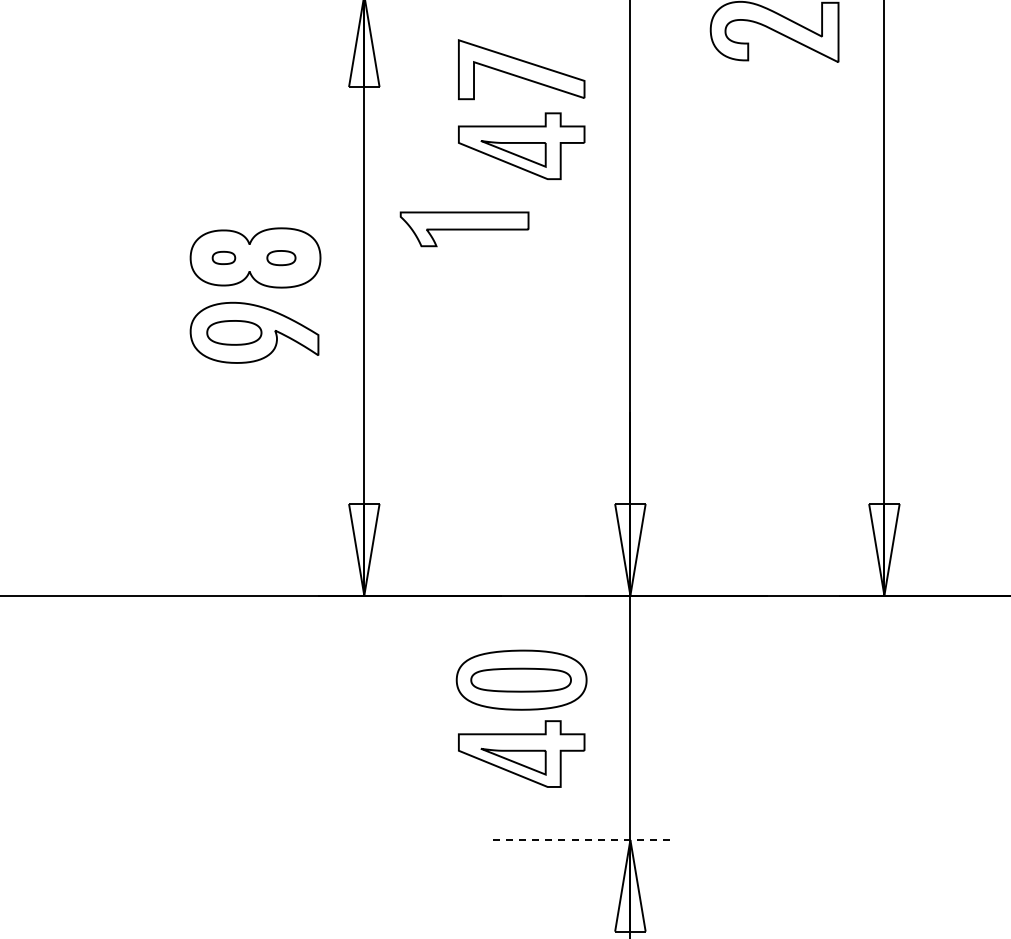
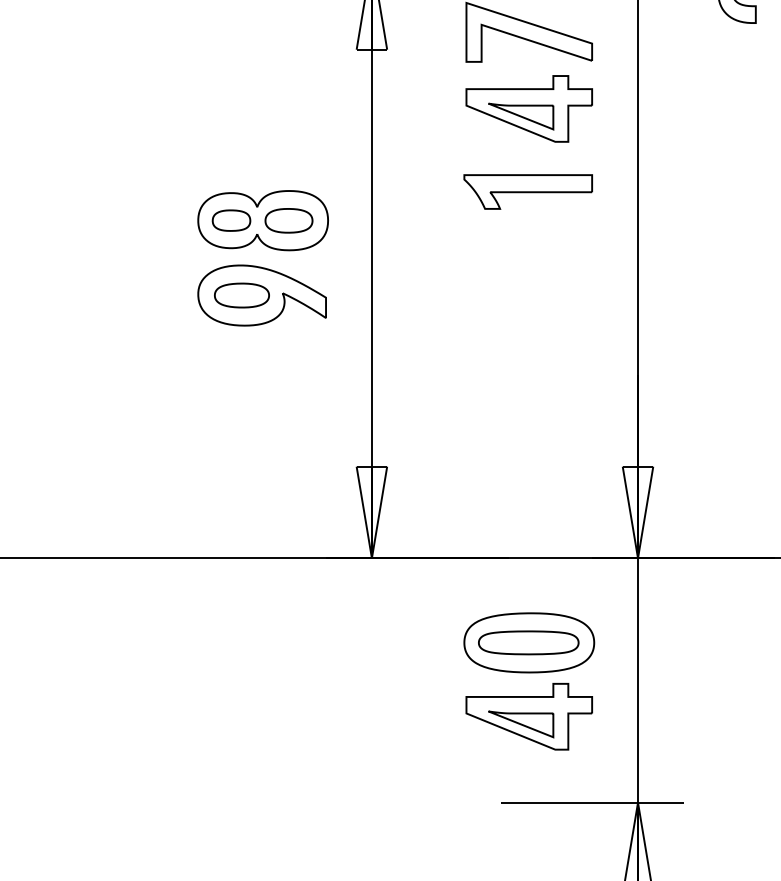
part: (464, 229) -> (528, 192), moved
part: (223, 257) -> (231, 220), size x1.67
part: (281, 257) -> (289, 220), size x1.67
line: (584, 840) -> (592, 803), dashed -> solid

